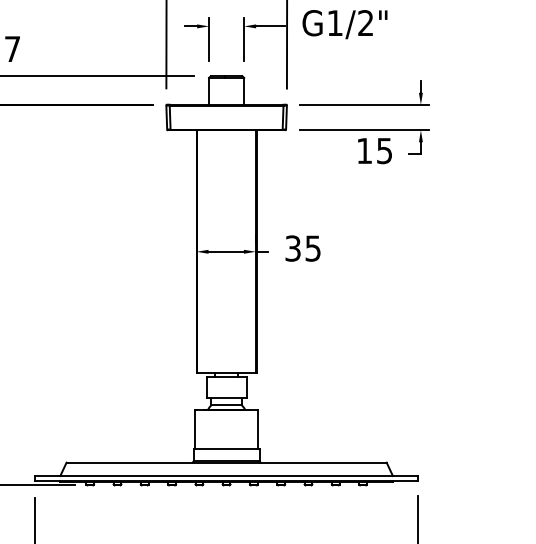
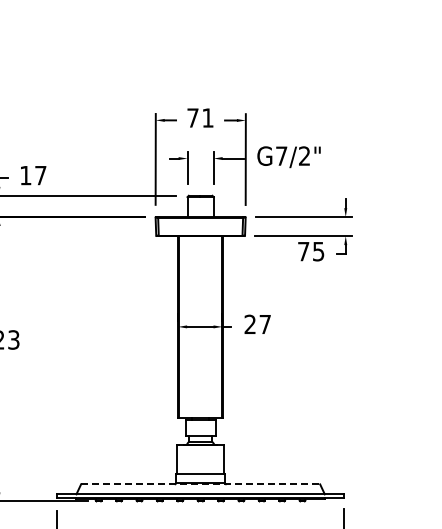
text: (334, 22) -> (281, 155), G1/2" -> G7/2"
text: (364, 150) -> (303, 251), 15 -> 75
text: (302, 248) -> (257, 324), 35 -> 27
line: (226, 462) -> (200, 484), solid -> dashed

